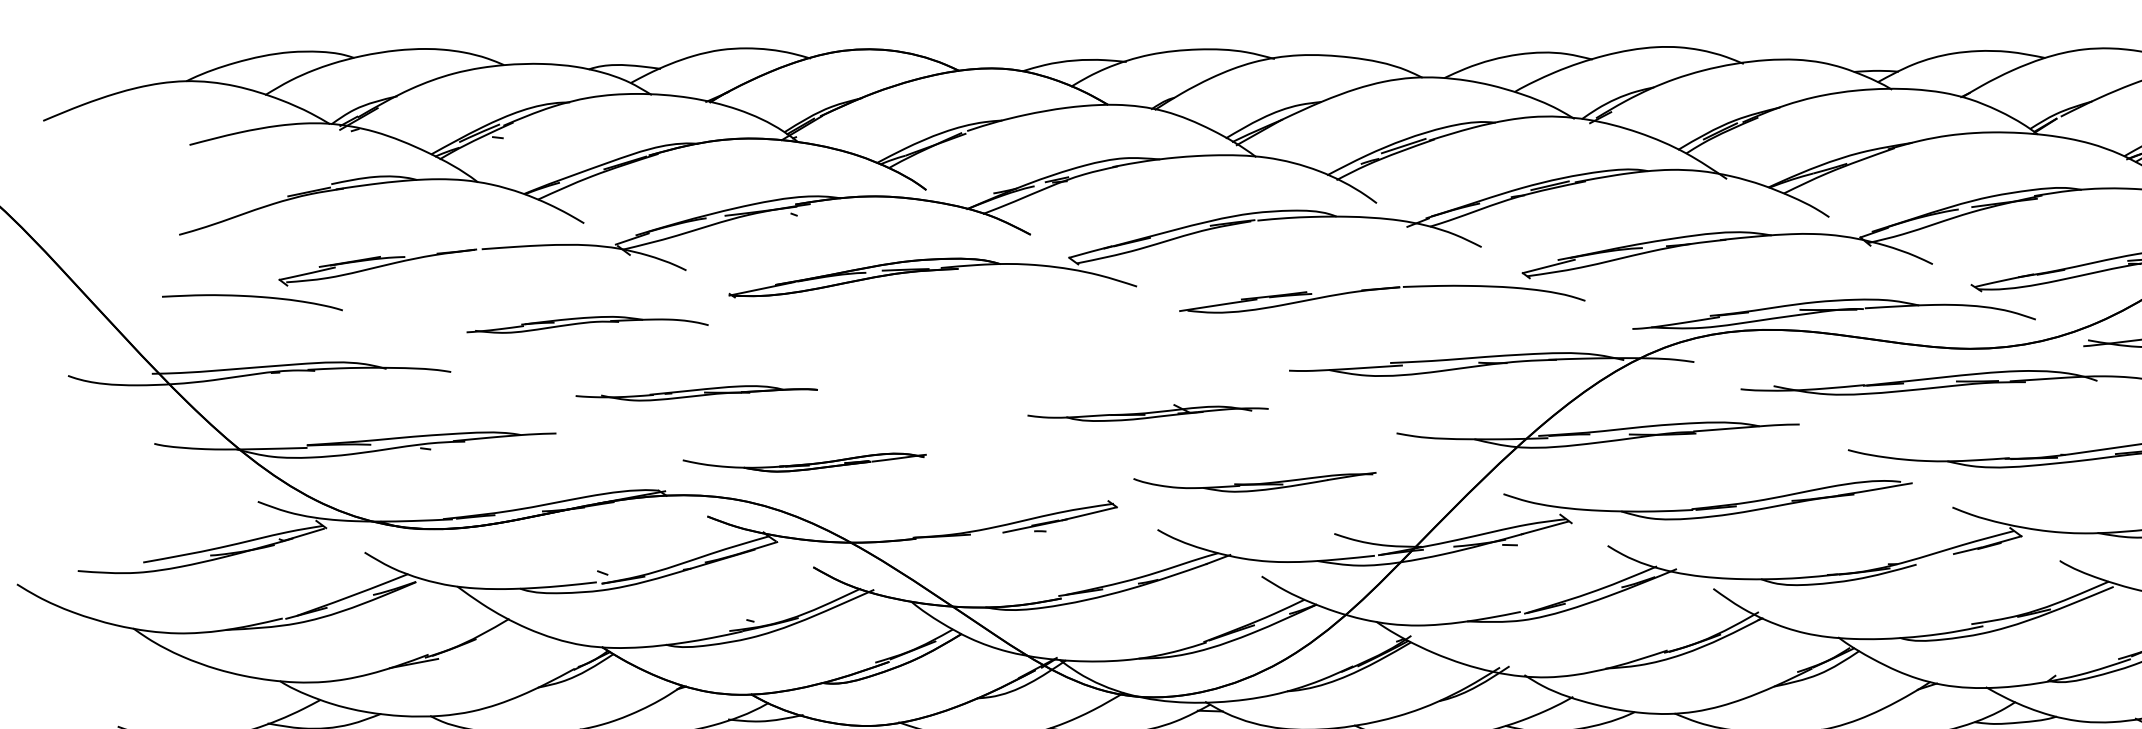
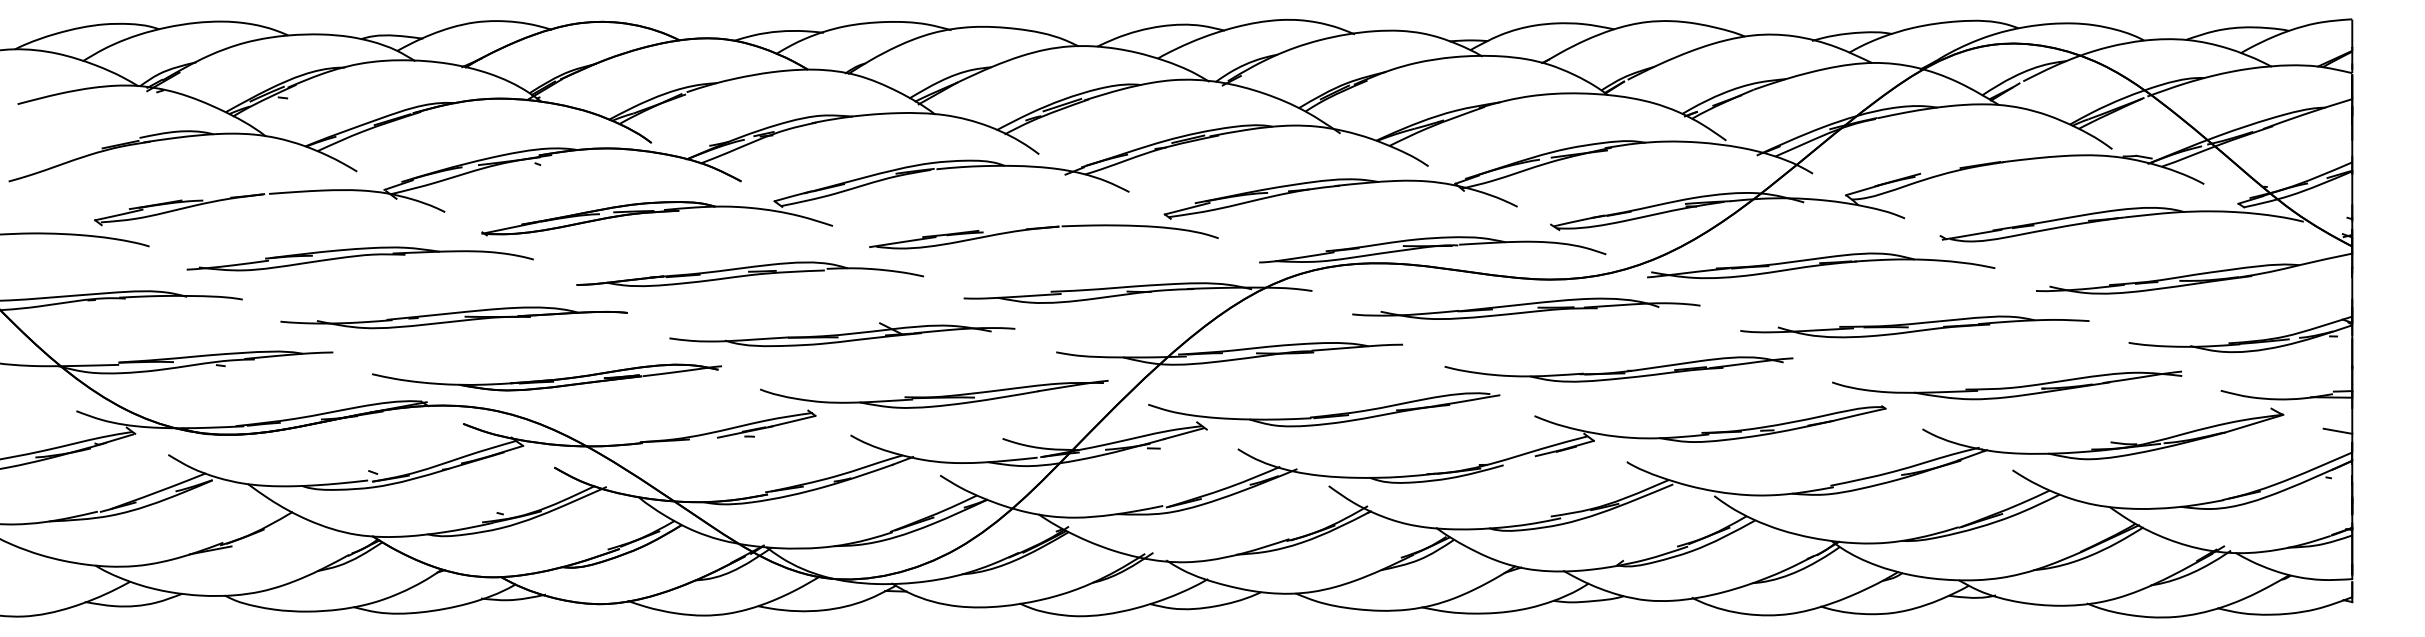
part: (586, 324) -> (359, 258), size x1.67
part: (1040, 342) -> (749, 274), added
part: (696, 392) -> (453, 317), size x1.67
part: (1148, 412) -> (842, 334), size x1.67
part: (804, 462) -> (546, 377), size x1.67
part: (1255, 482) -> (934, 394), size x1.67

